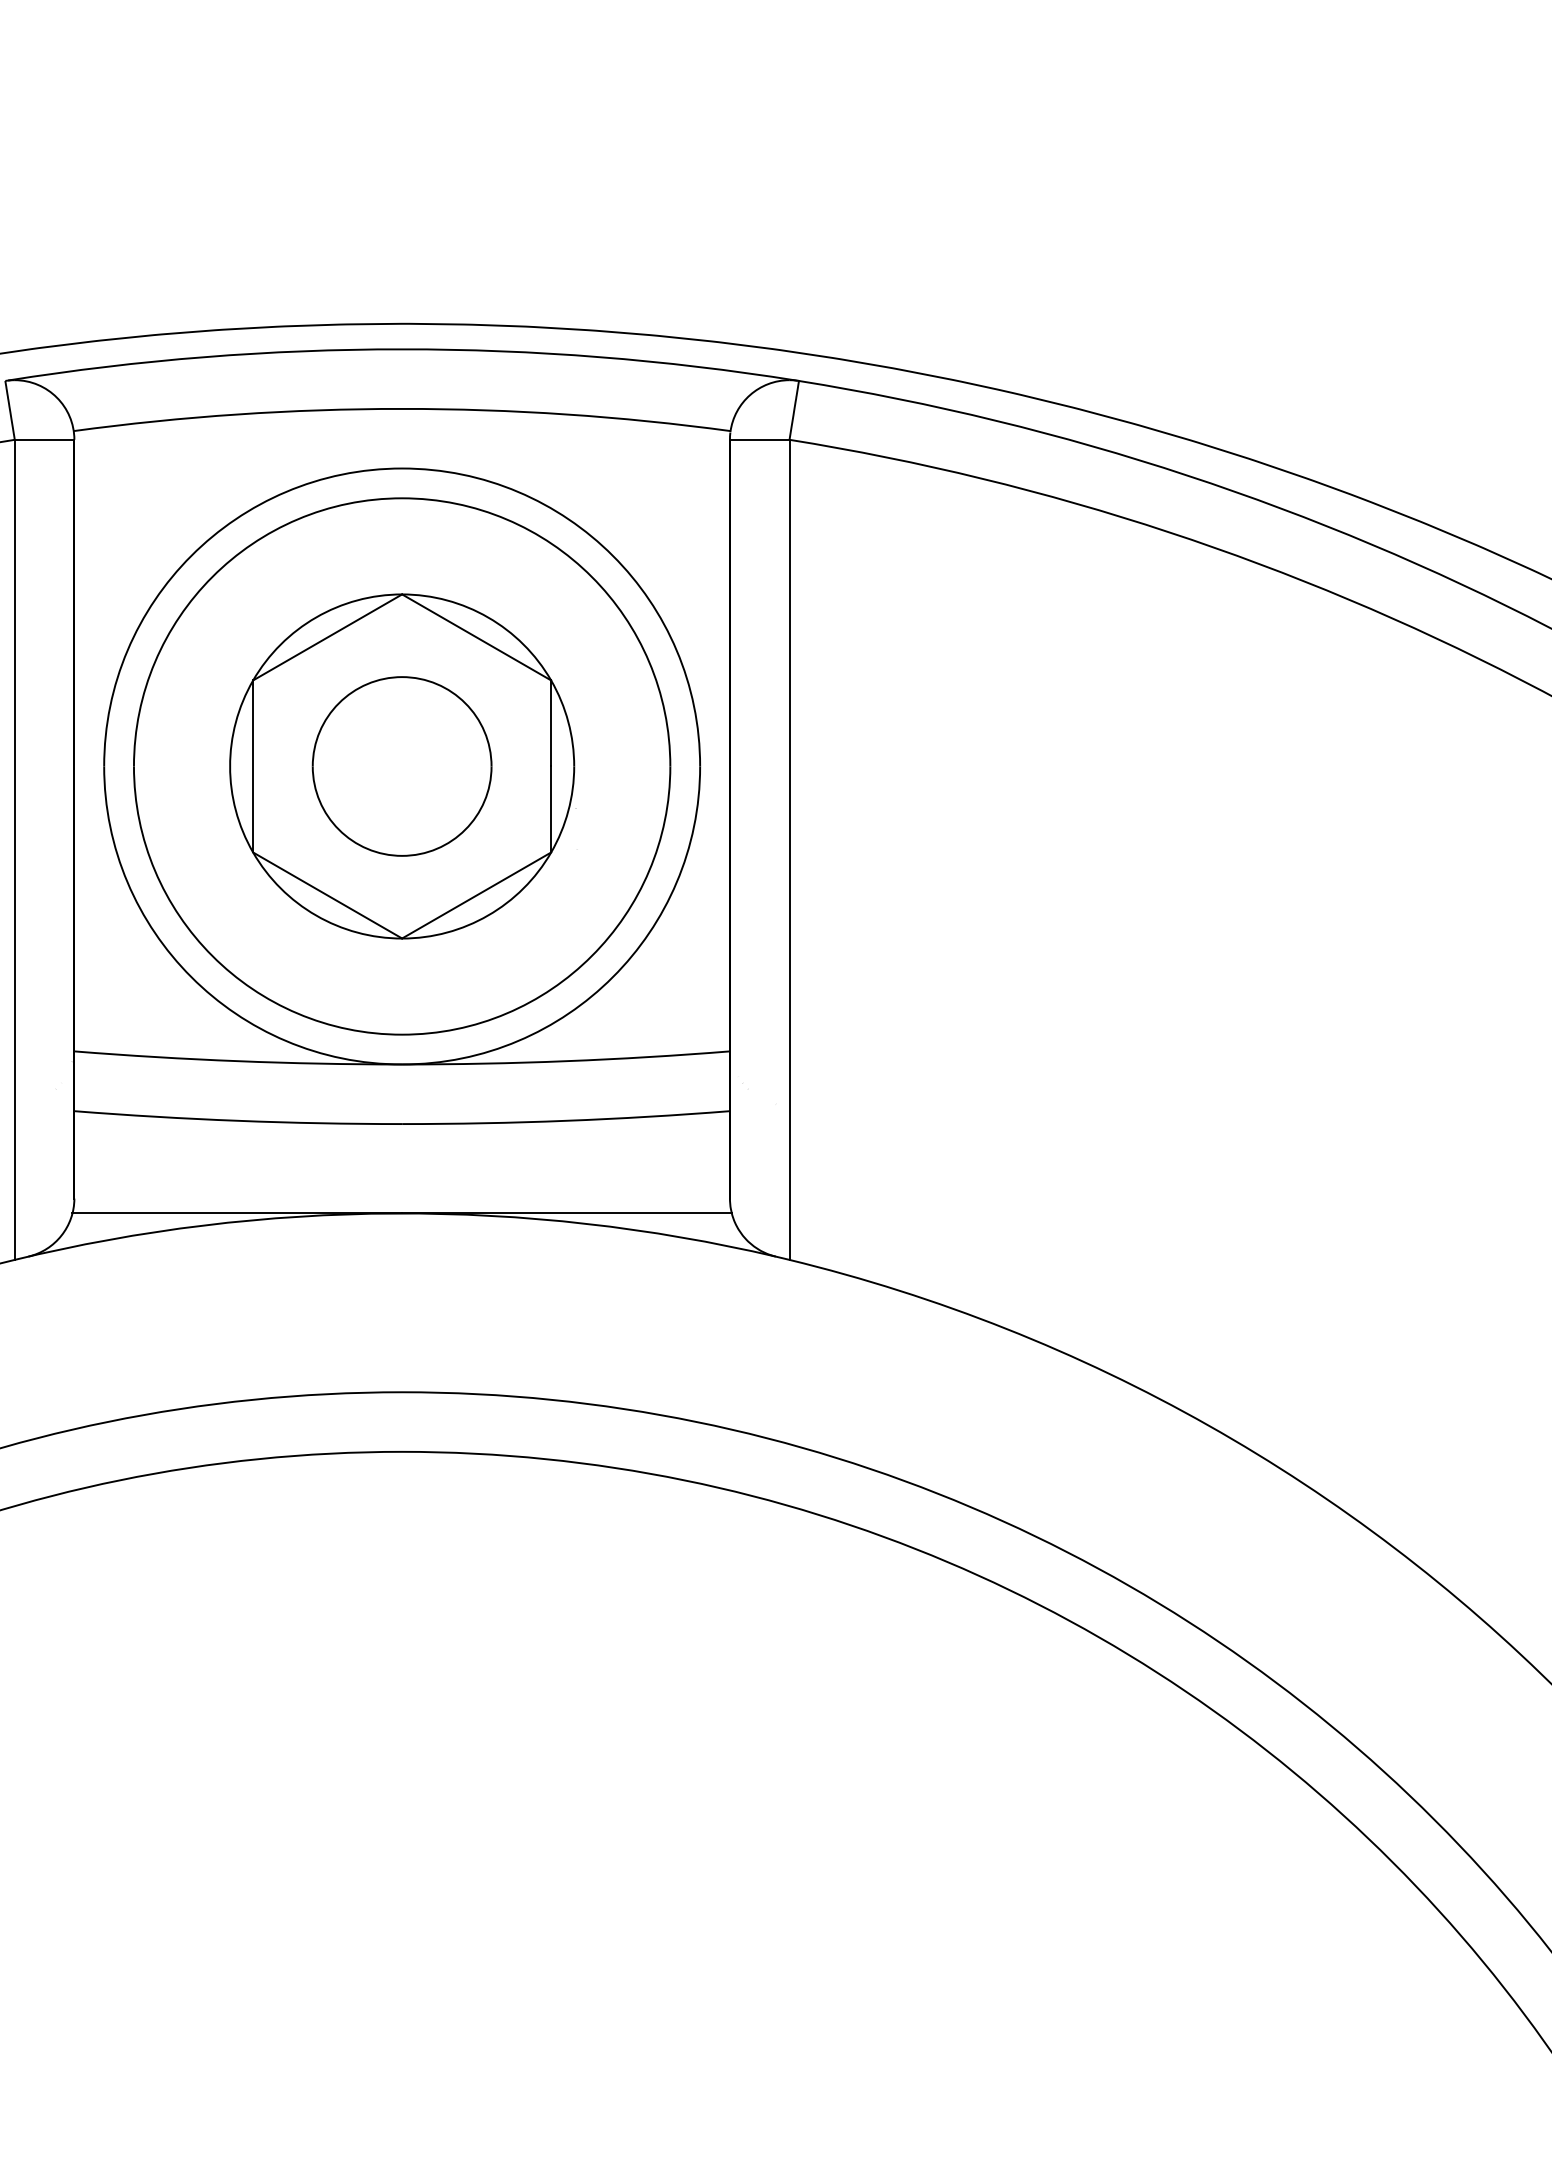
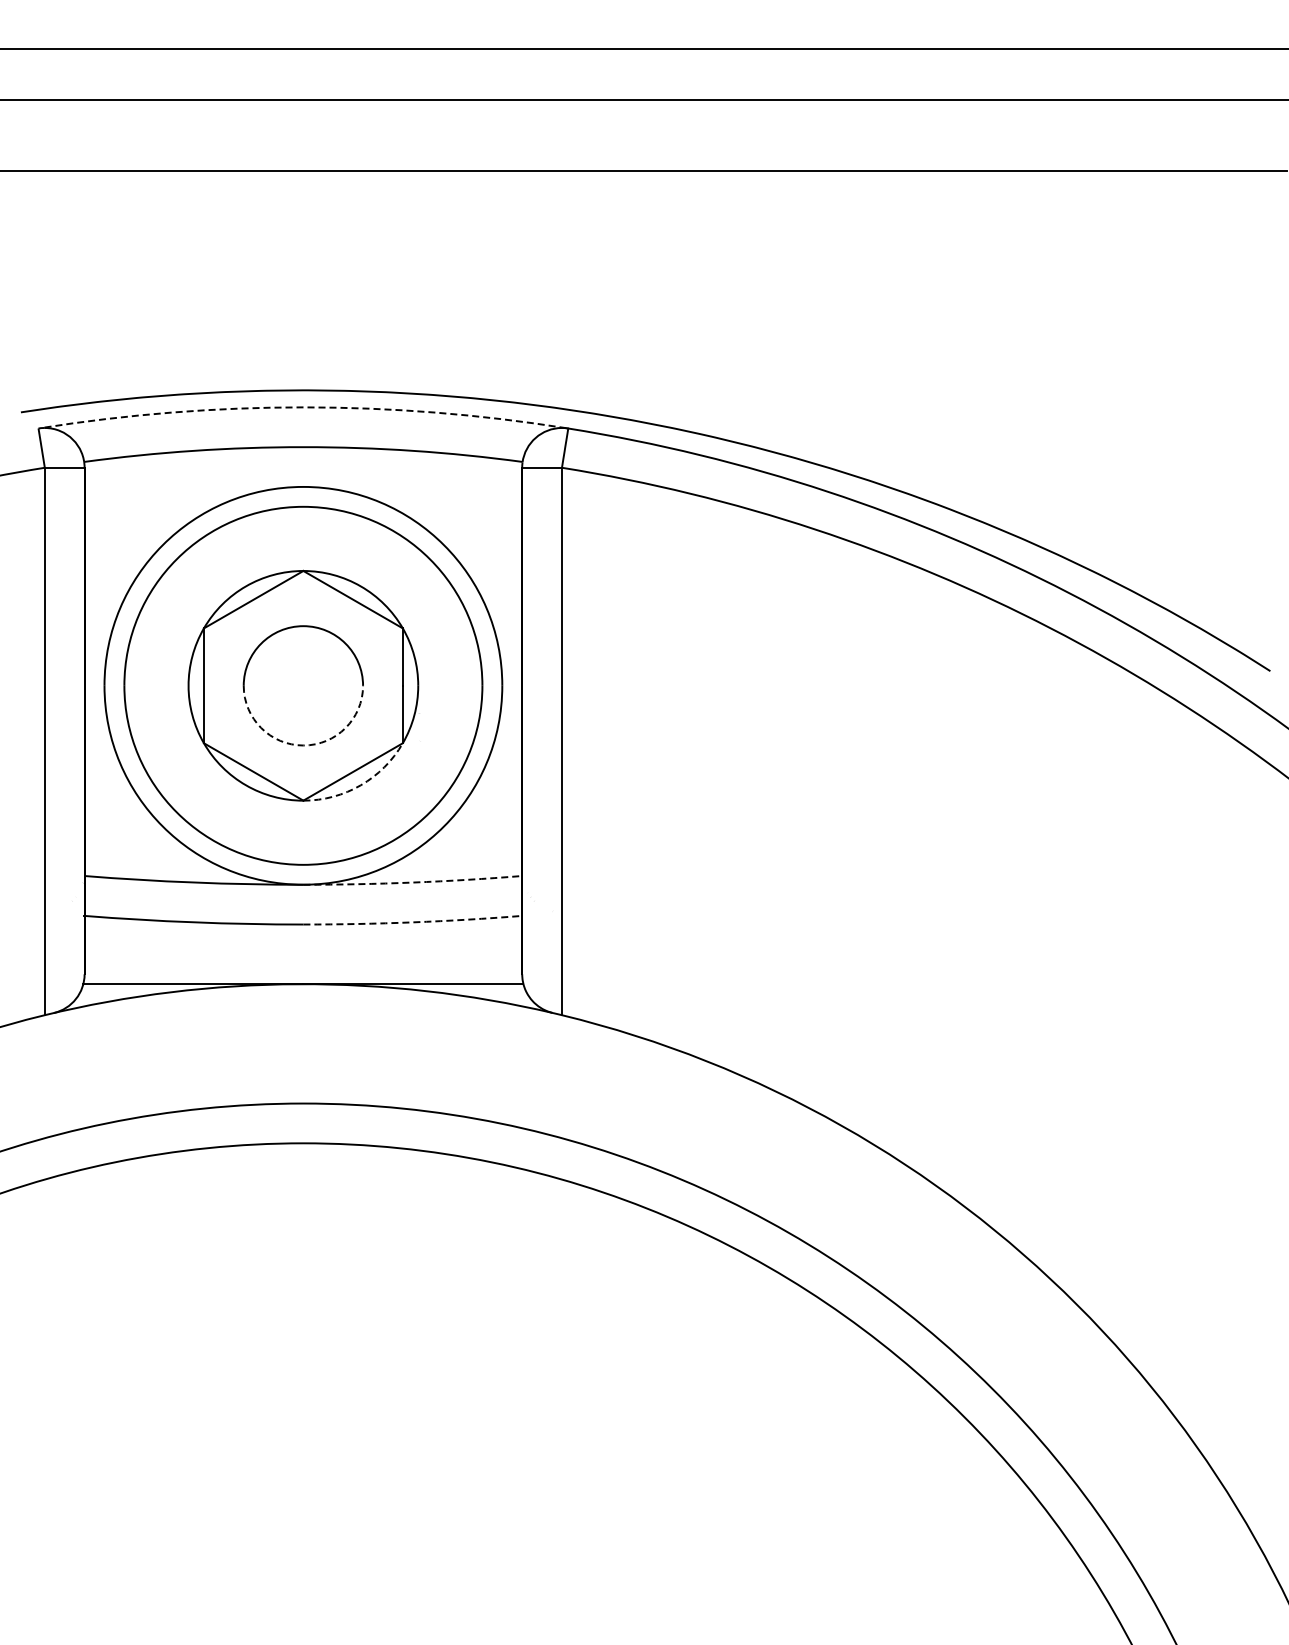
arc: (402, 349) -> (303, 407), solid -> dashed
arc: (402, 855) -> (303, 745), solid -> dashed
arc: (487, 915) -> (360, 785), solid -> dashed
arc: (565, 1061) -> (412, 882), solid -> dashed
arc: (565, 1121) -> (412, 922), solid -> dashed

